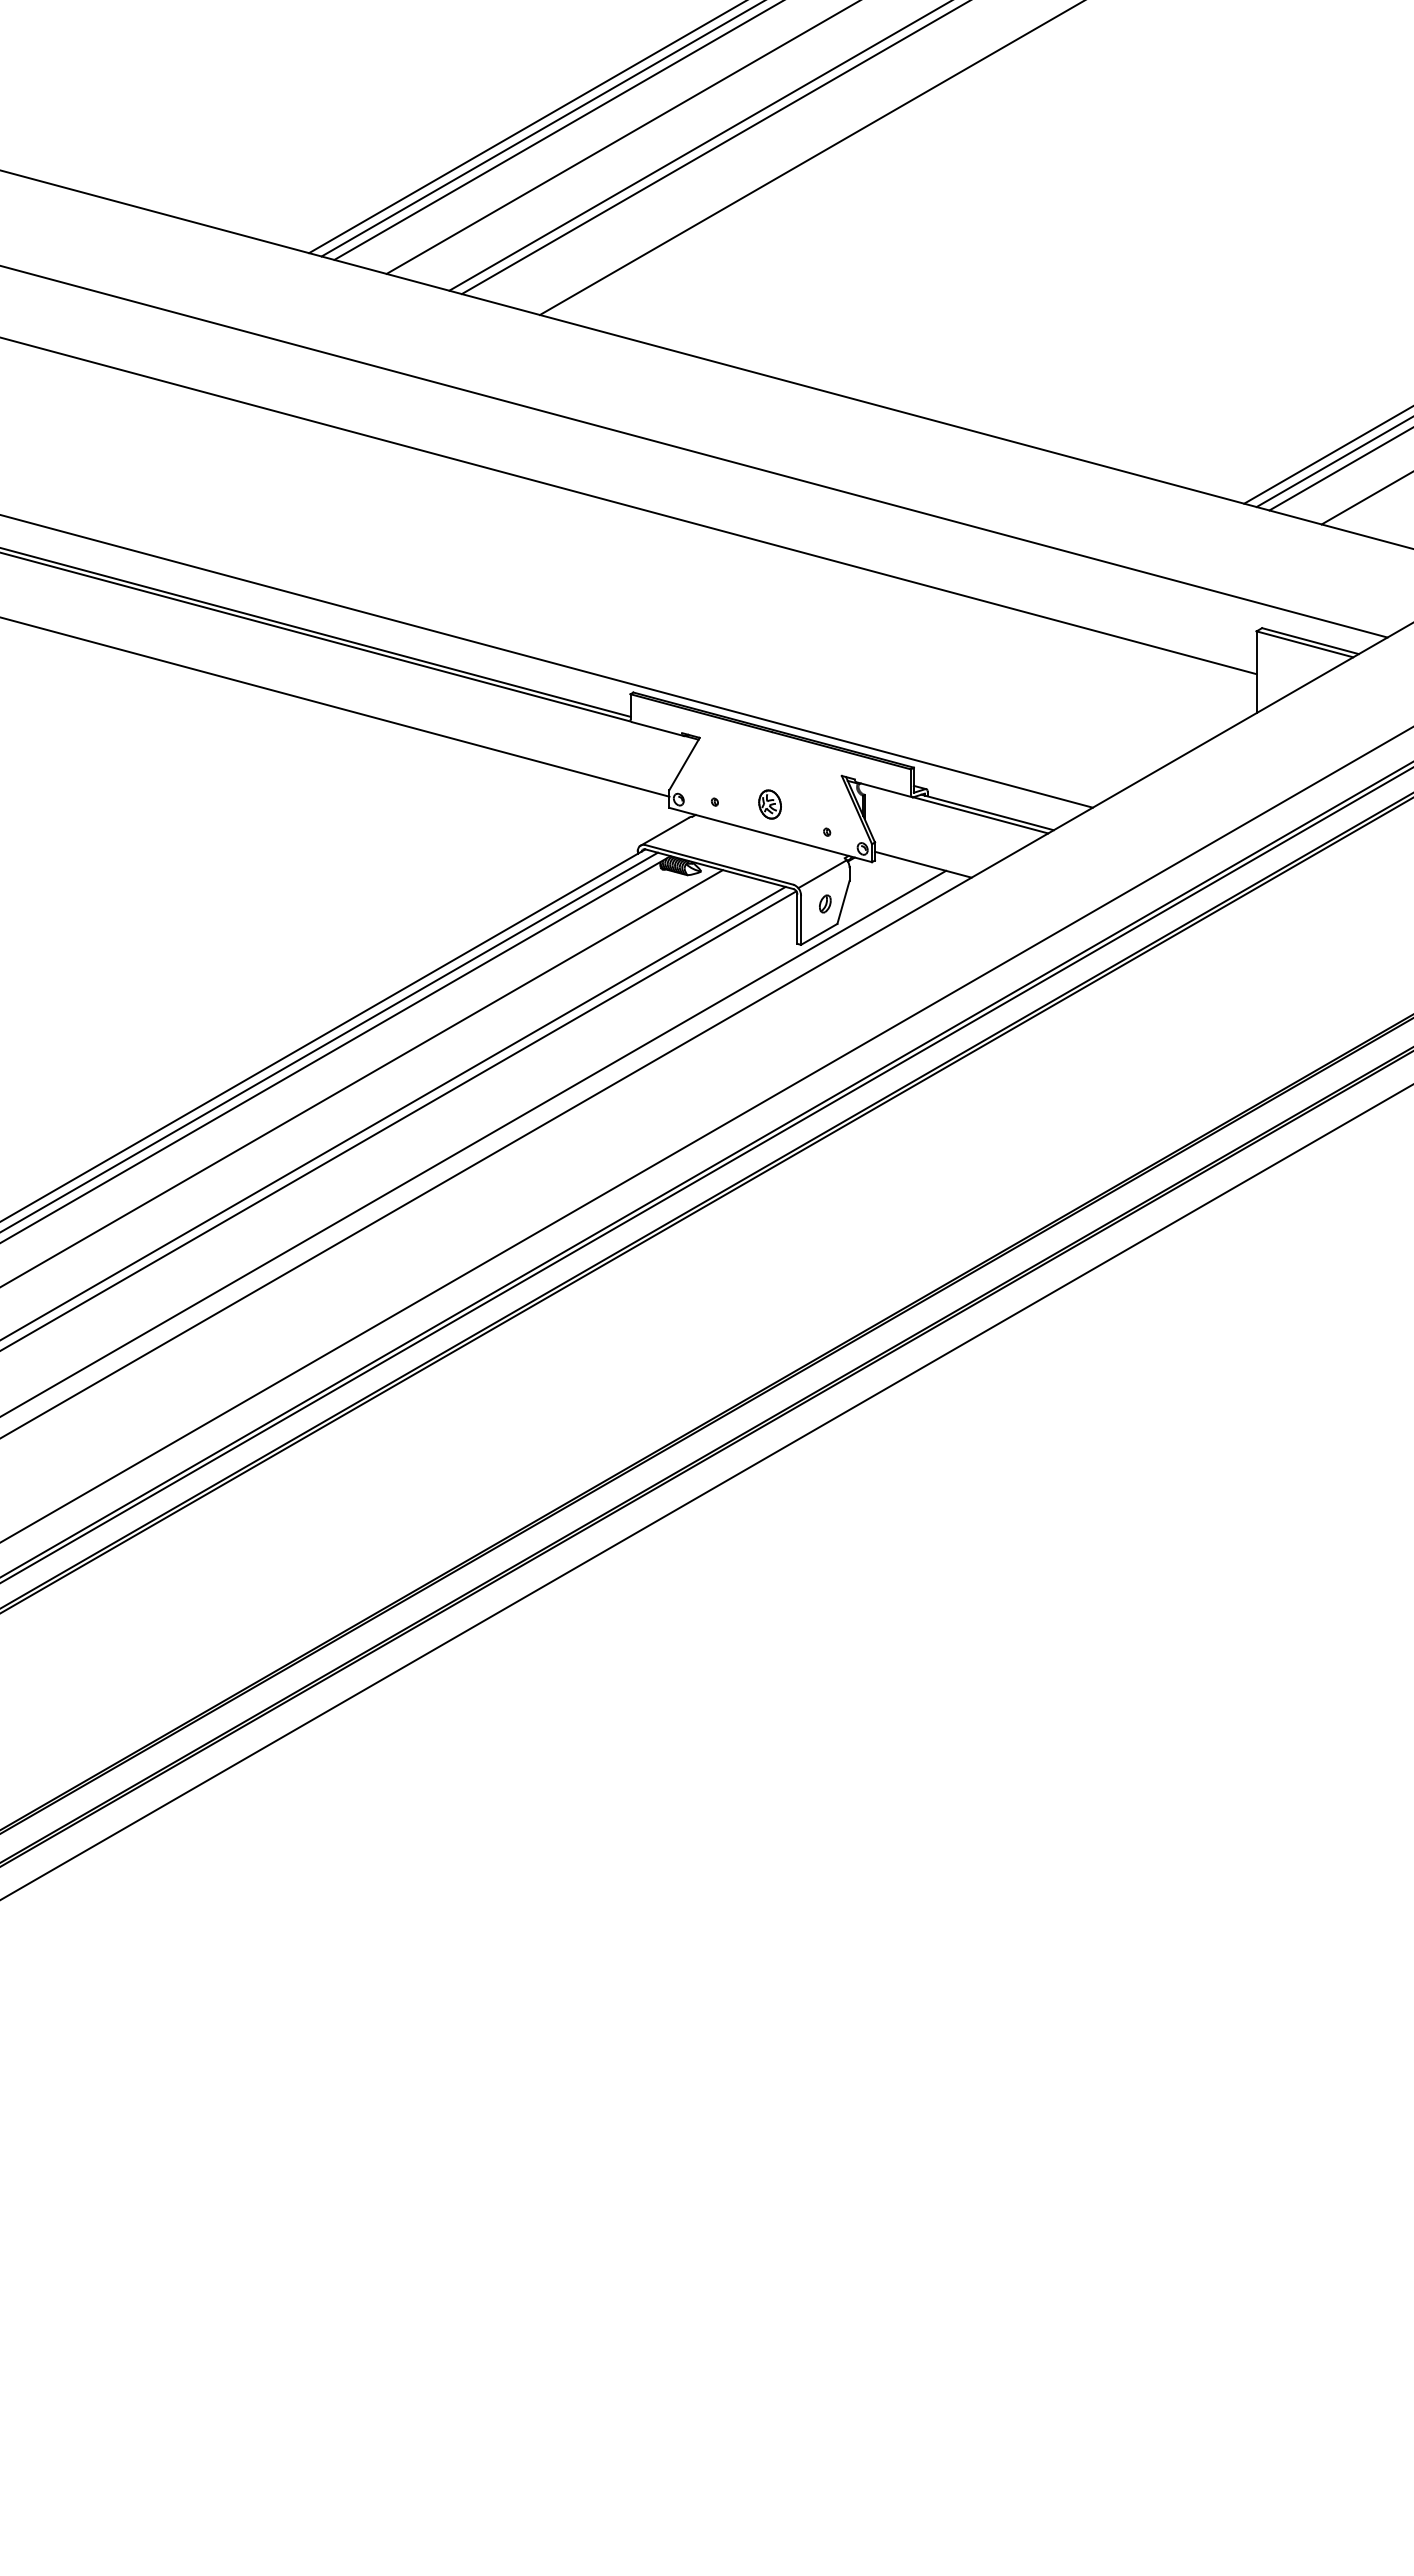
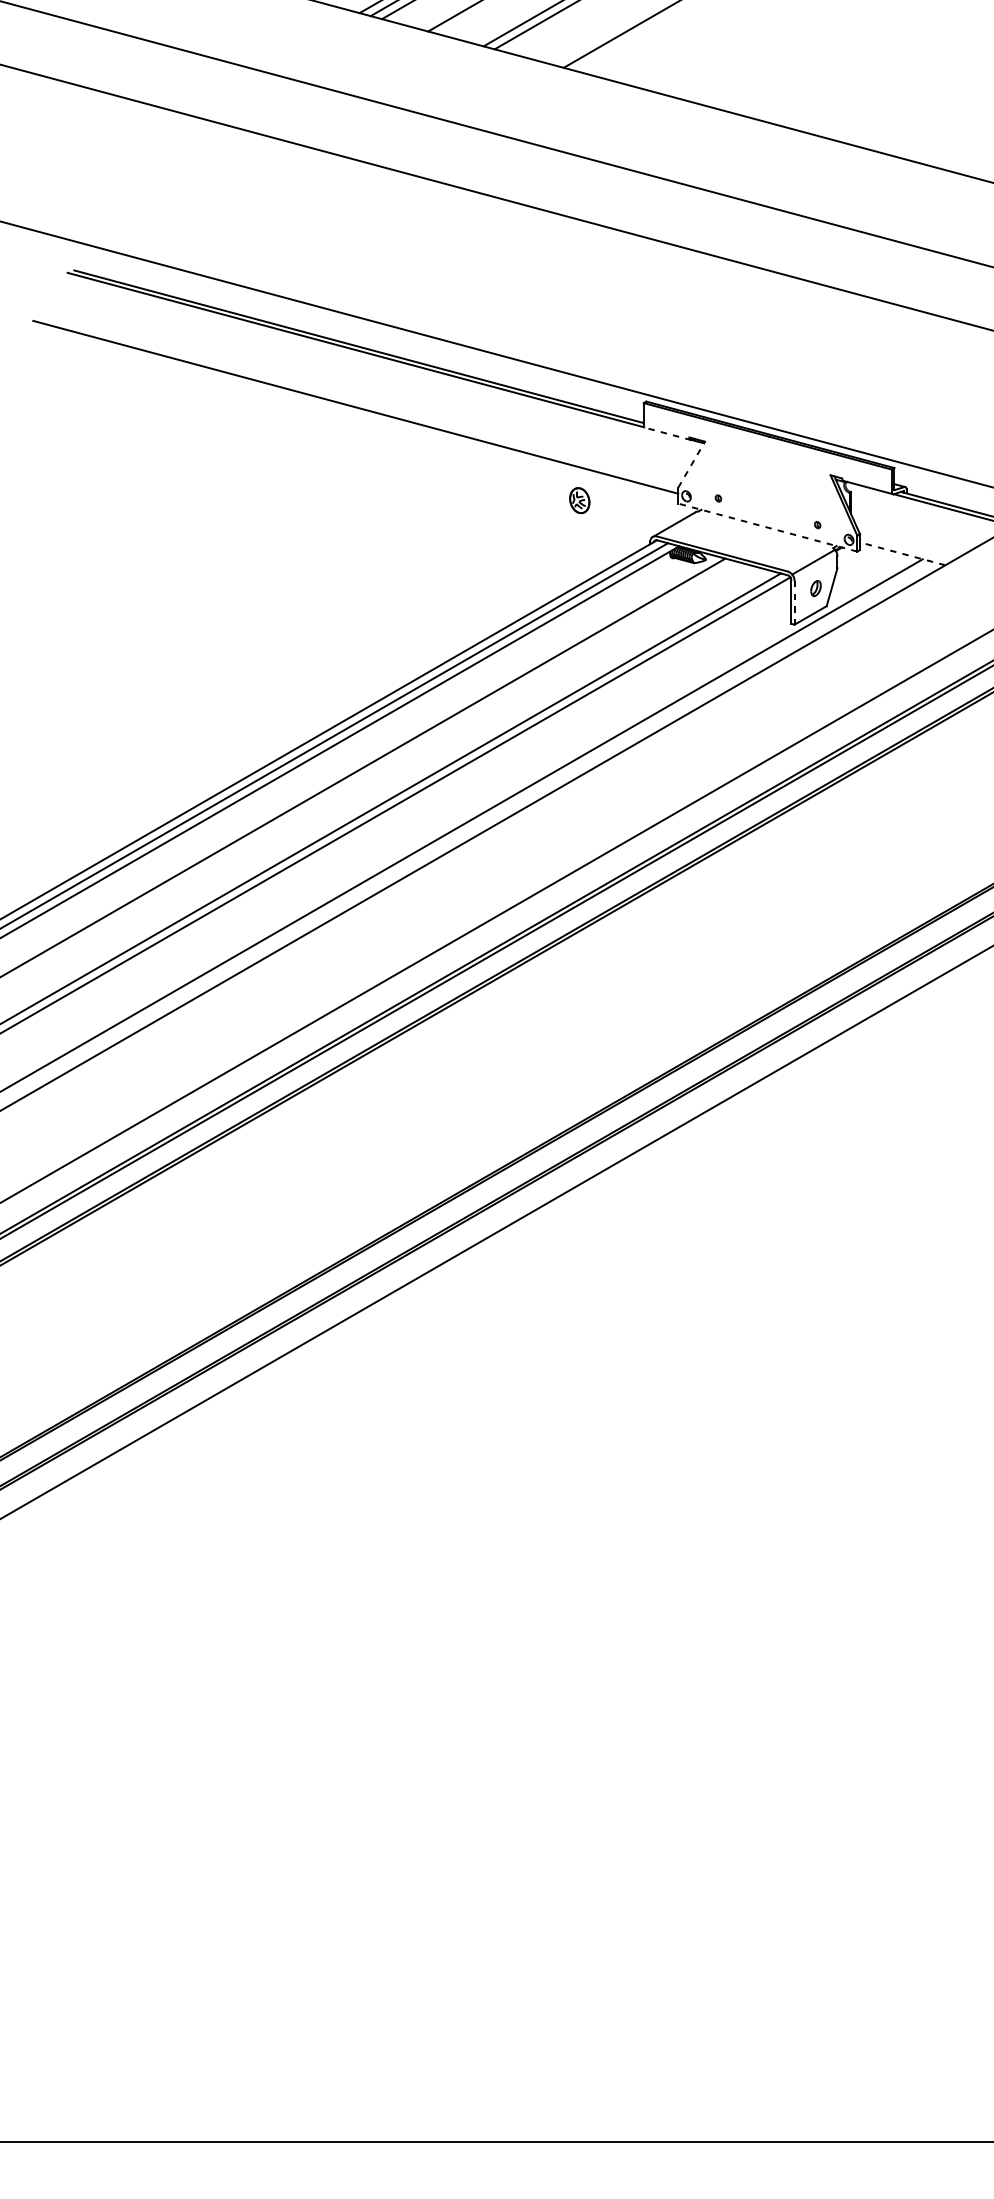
line: (657, 729) -> (667, 434), solid -> dashed
line: (684, 763) -> (691, 464), solid -> dashed
part: (769, 804) -> (579, 500), moved
line: (770, 835) -> (767, 528), solid -> dashed
line: (923, 864) -> (902, 553), solid -> dashed
line: (801, 920) -> (794, 603), solid -> dashed

